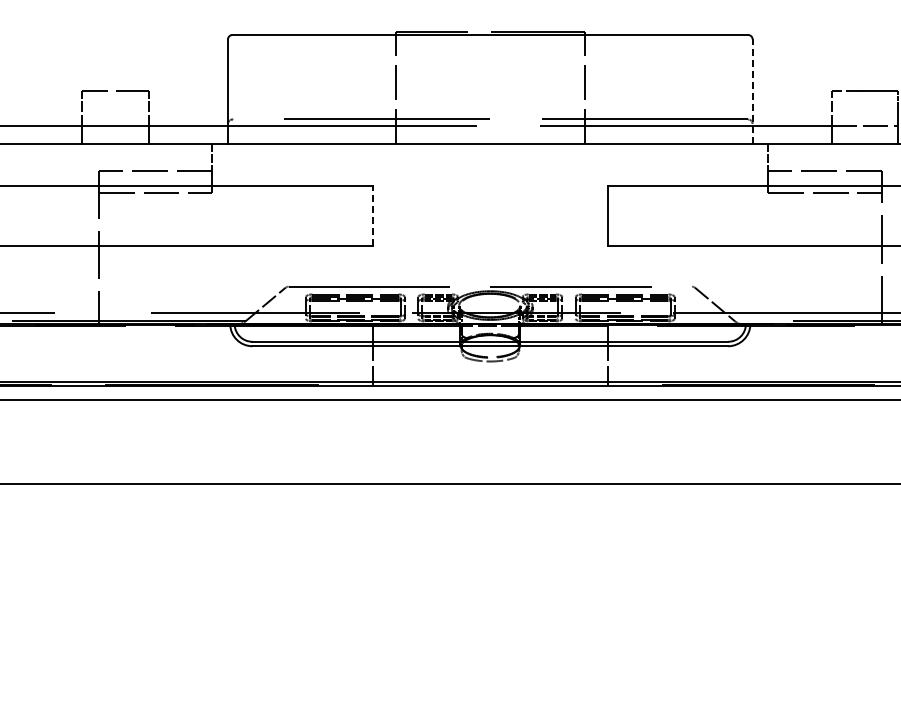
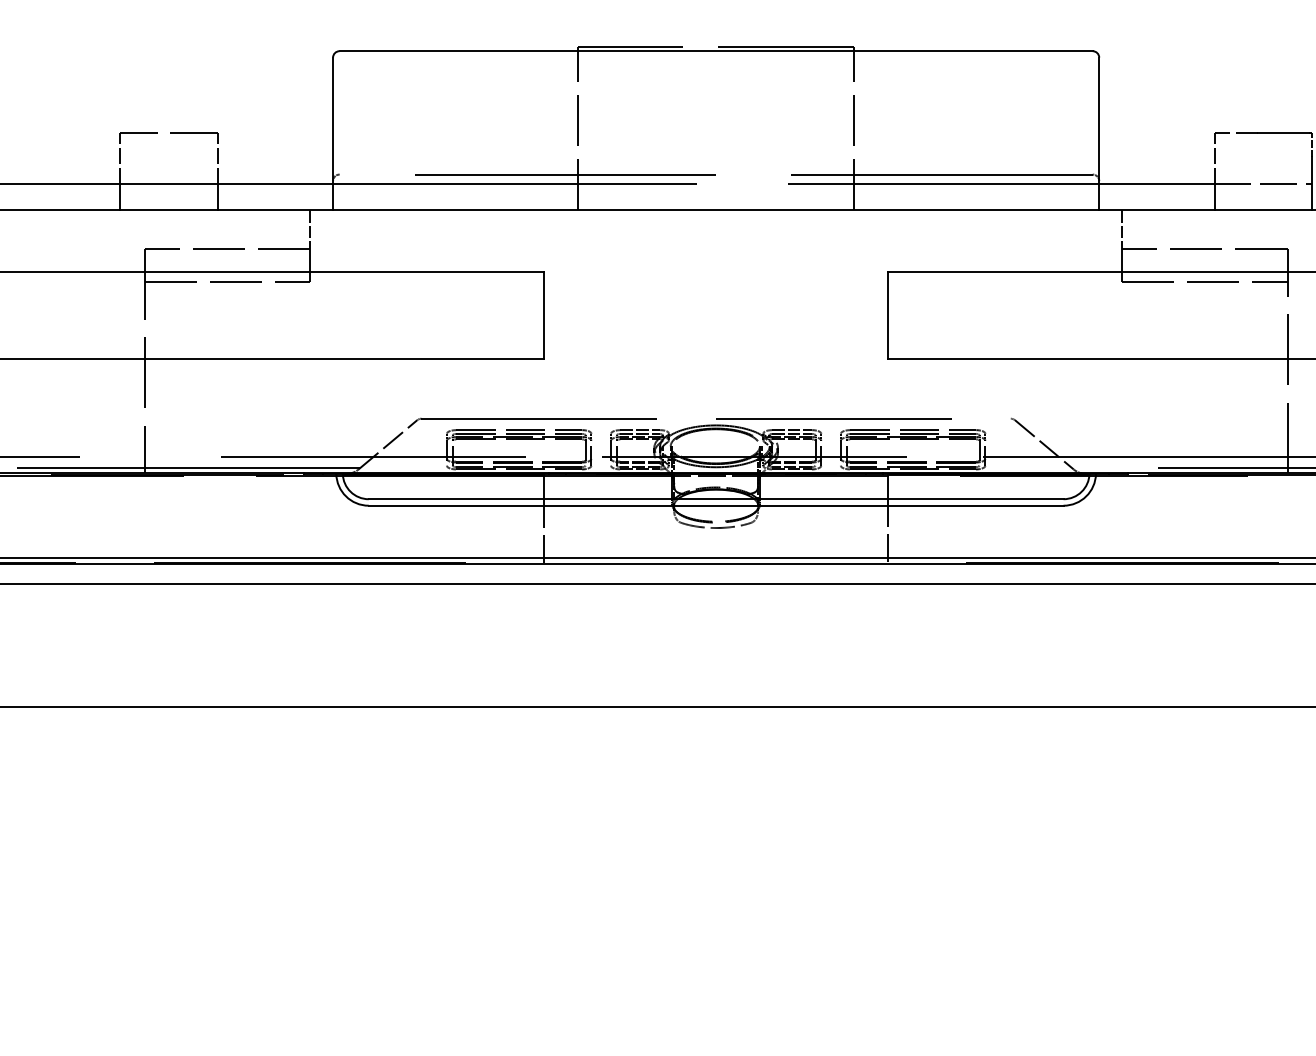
line: (752, 91) -> (1099, 133), dashed -> solid
line: (372, 216) -> (544, 316), dashed -> solid

